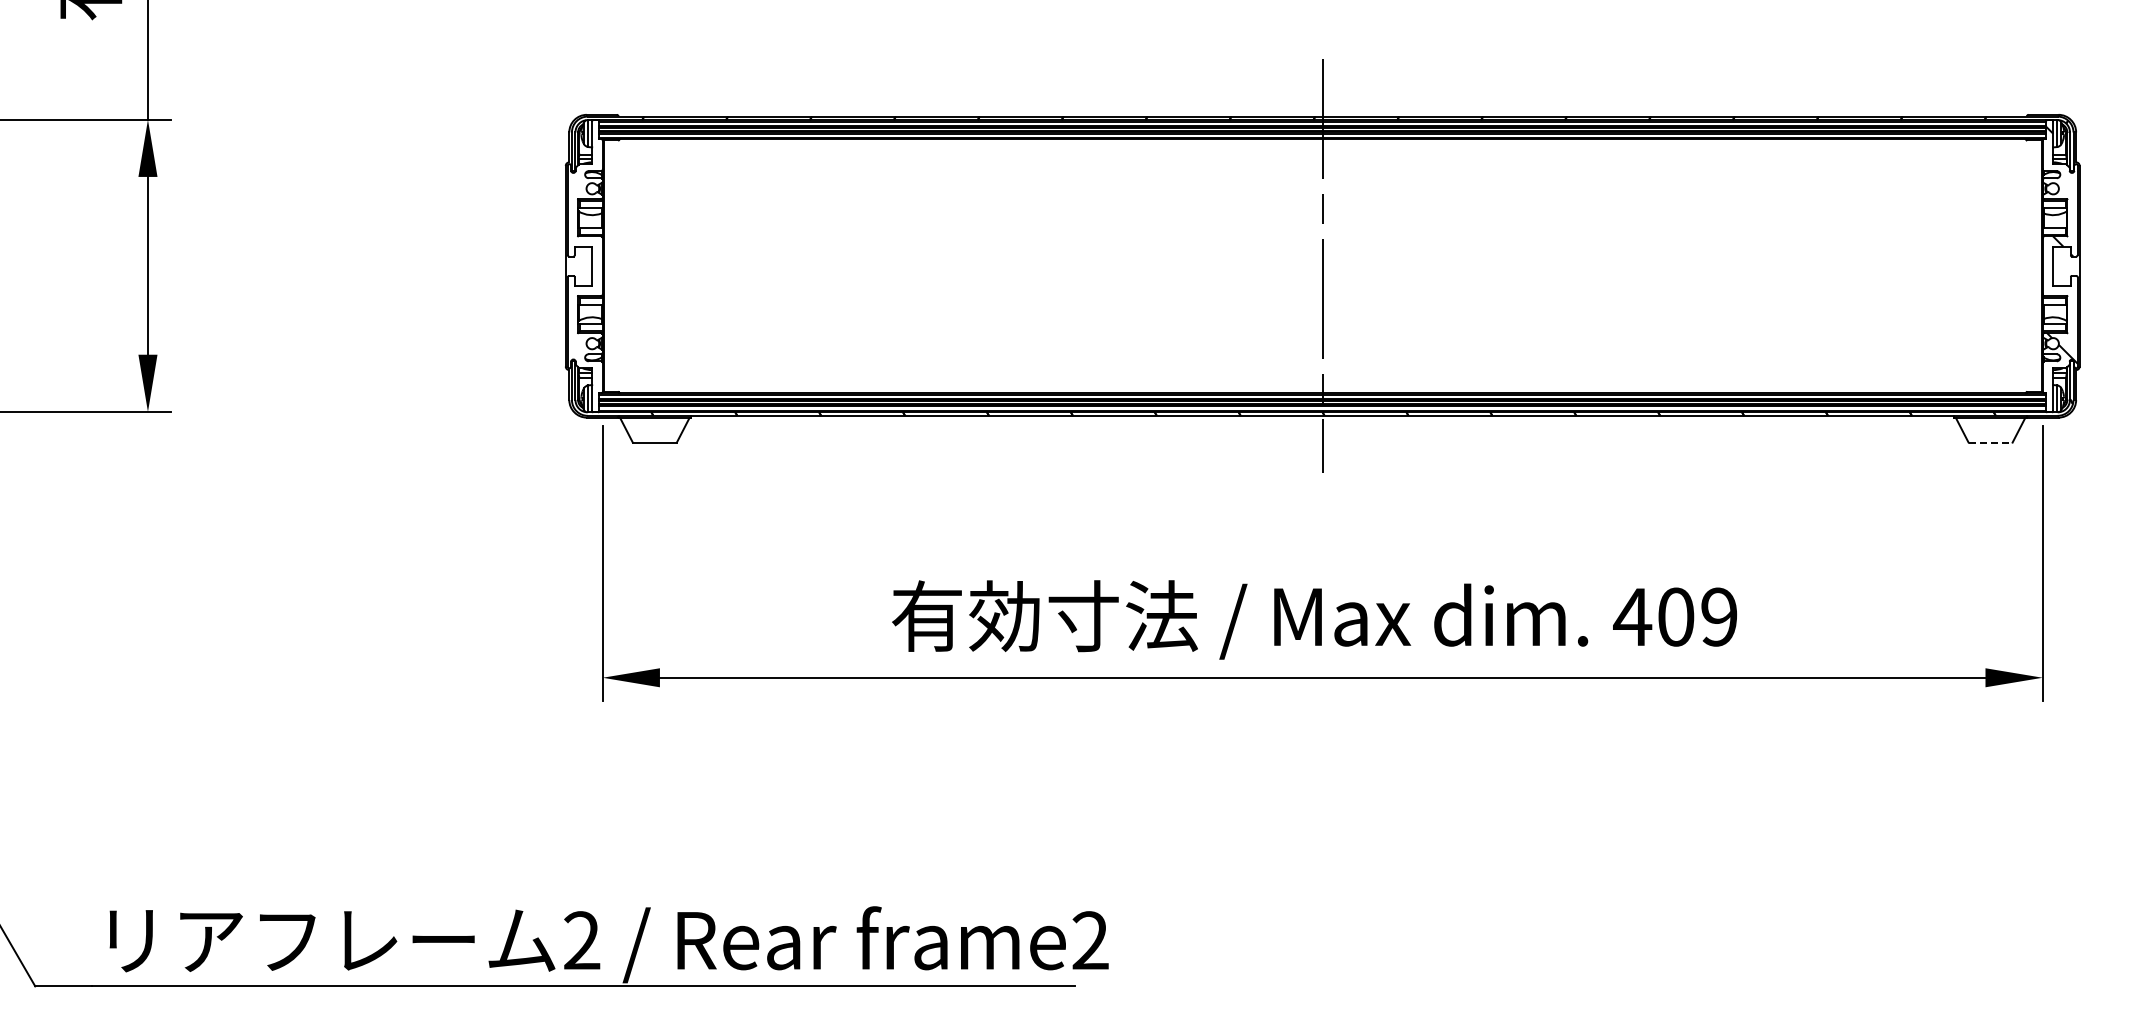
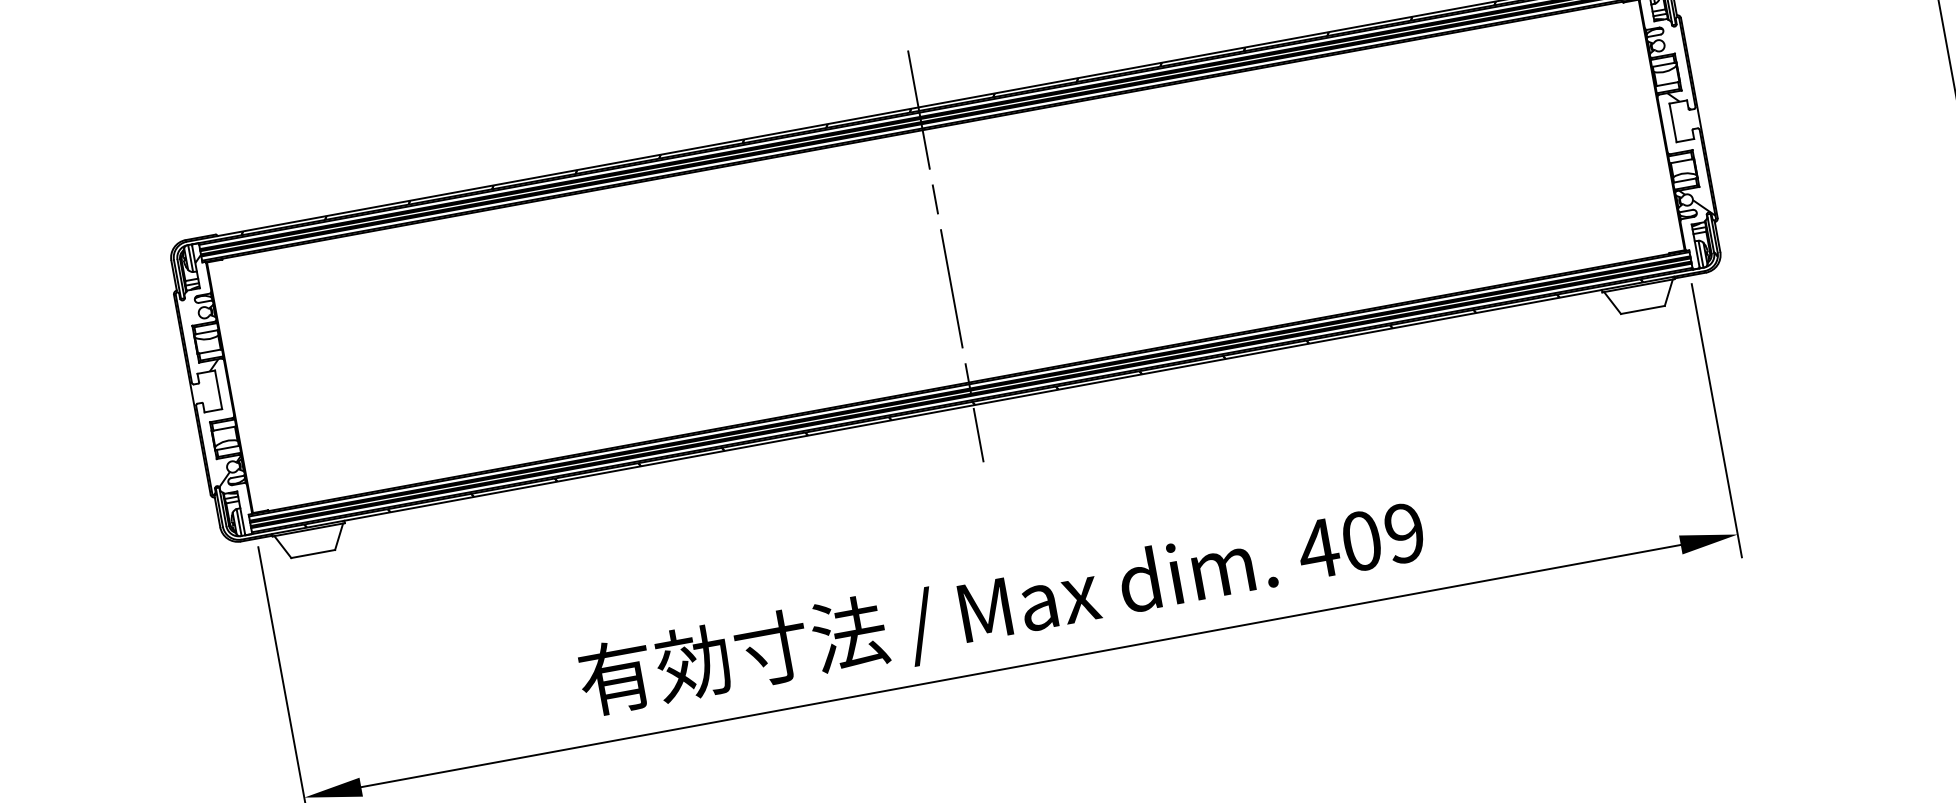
hatch: (585, 249) -> (208, 374), added
line: (1991, 442) -> (1643, 309), dashed -> solid

